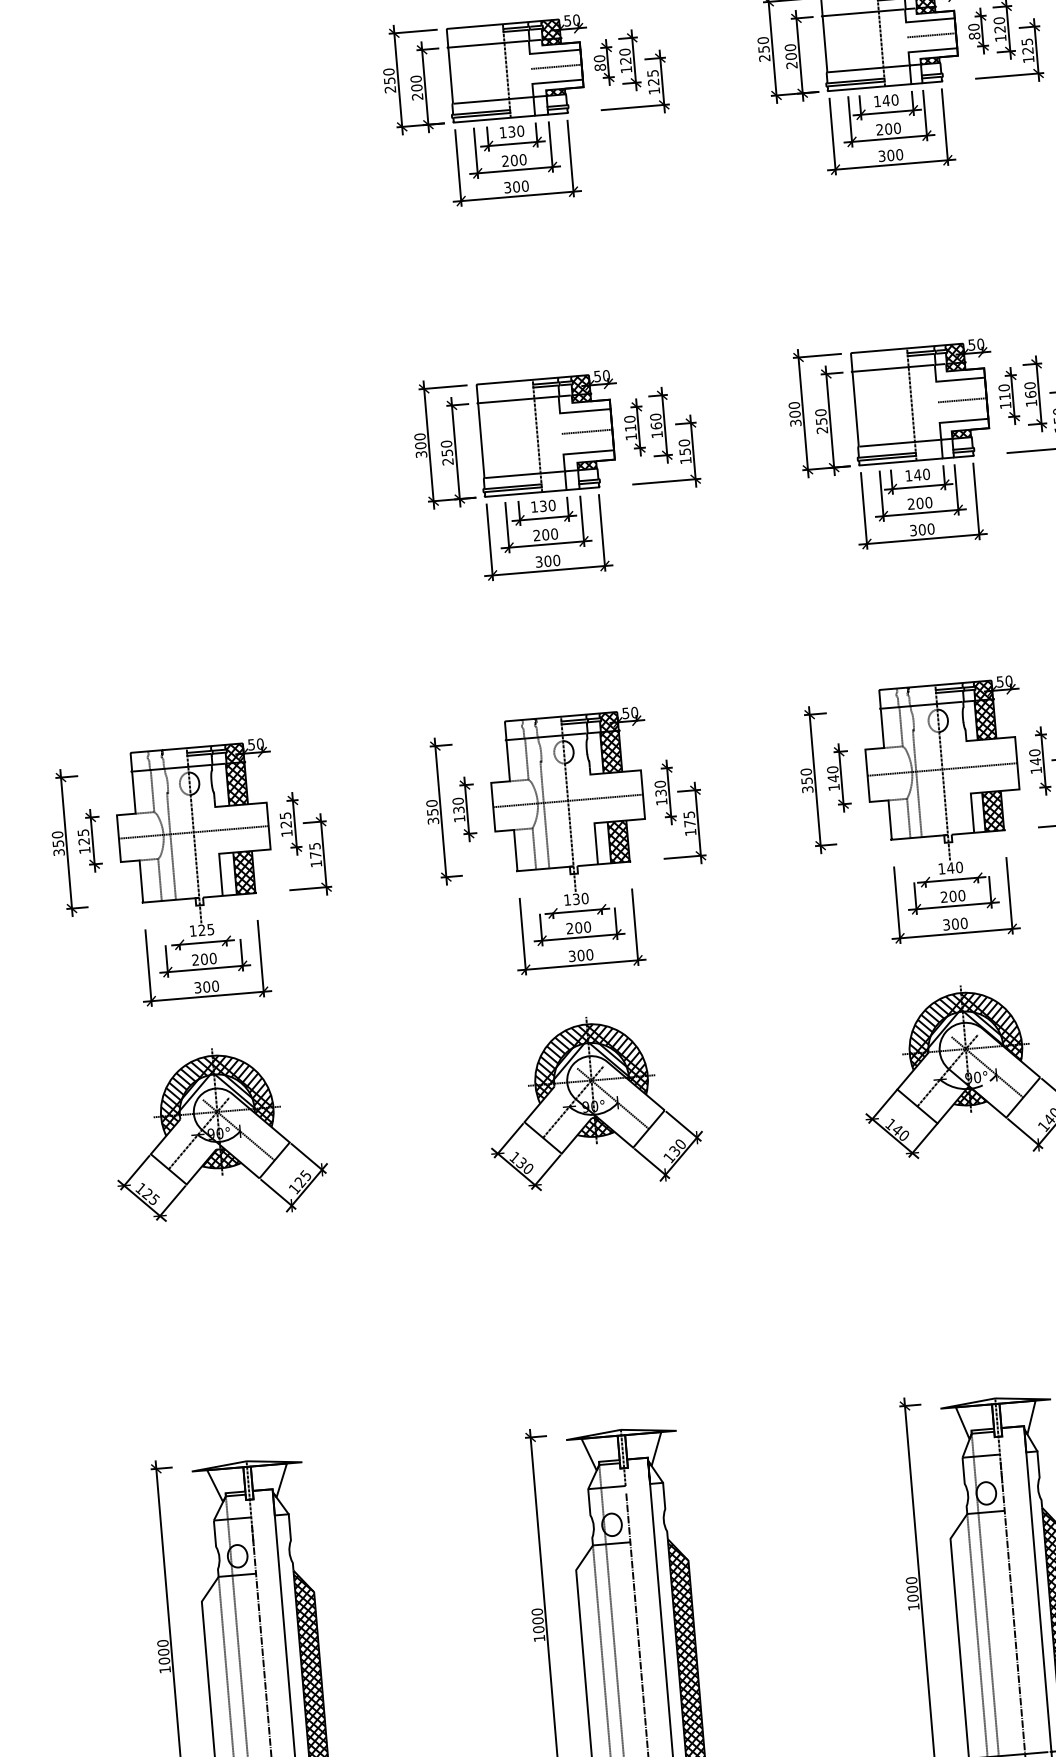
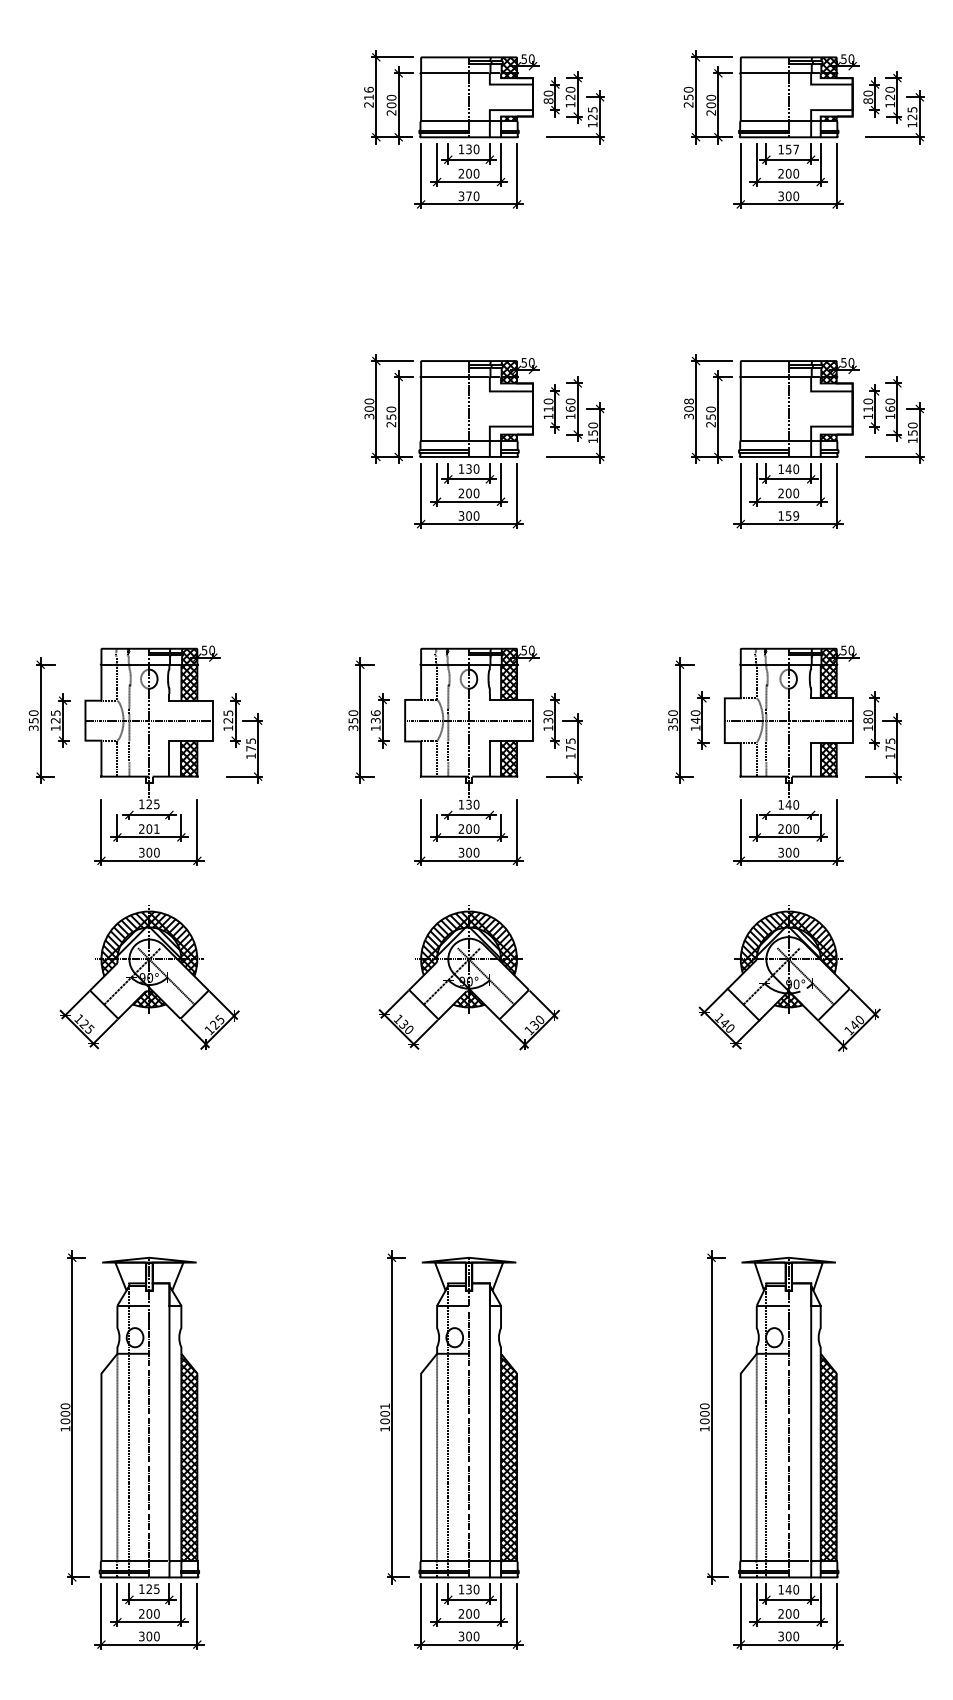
line: (931, 35) -> (831, 97), removed
line: (556, 67) -> (511, 97), removed
text: (388, 76) -> (368, 93), 250 -> 216
text: (890, 100) -> (792, 149), 140 -> 157
text: (515, 187) -> (468, 196), 300 -> 370
line: (961, 400) -> (831, 409), removed
text: (793, 405) -> (688, 401), 300 -> 308
line: (587, 432) -> (511, 409), removed
text: (921, 529) -> (788, 515), 300 -> 159
text: (1035, 761) -> (868, 720), 140 -> 180
text: (457, 800) -> (375, 712), 130 -> 136
text: (212, 957) -> (156, 828), 200 -> 201
text: (537, 1612) -> (385, 1406), 1000 -> 1001

